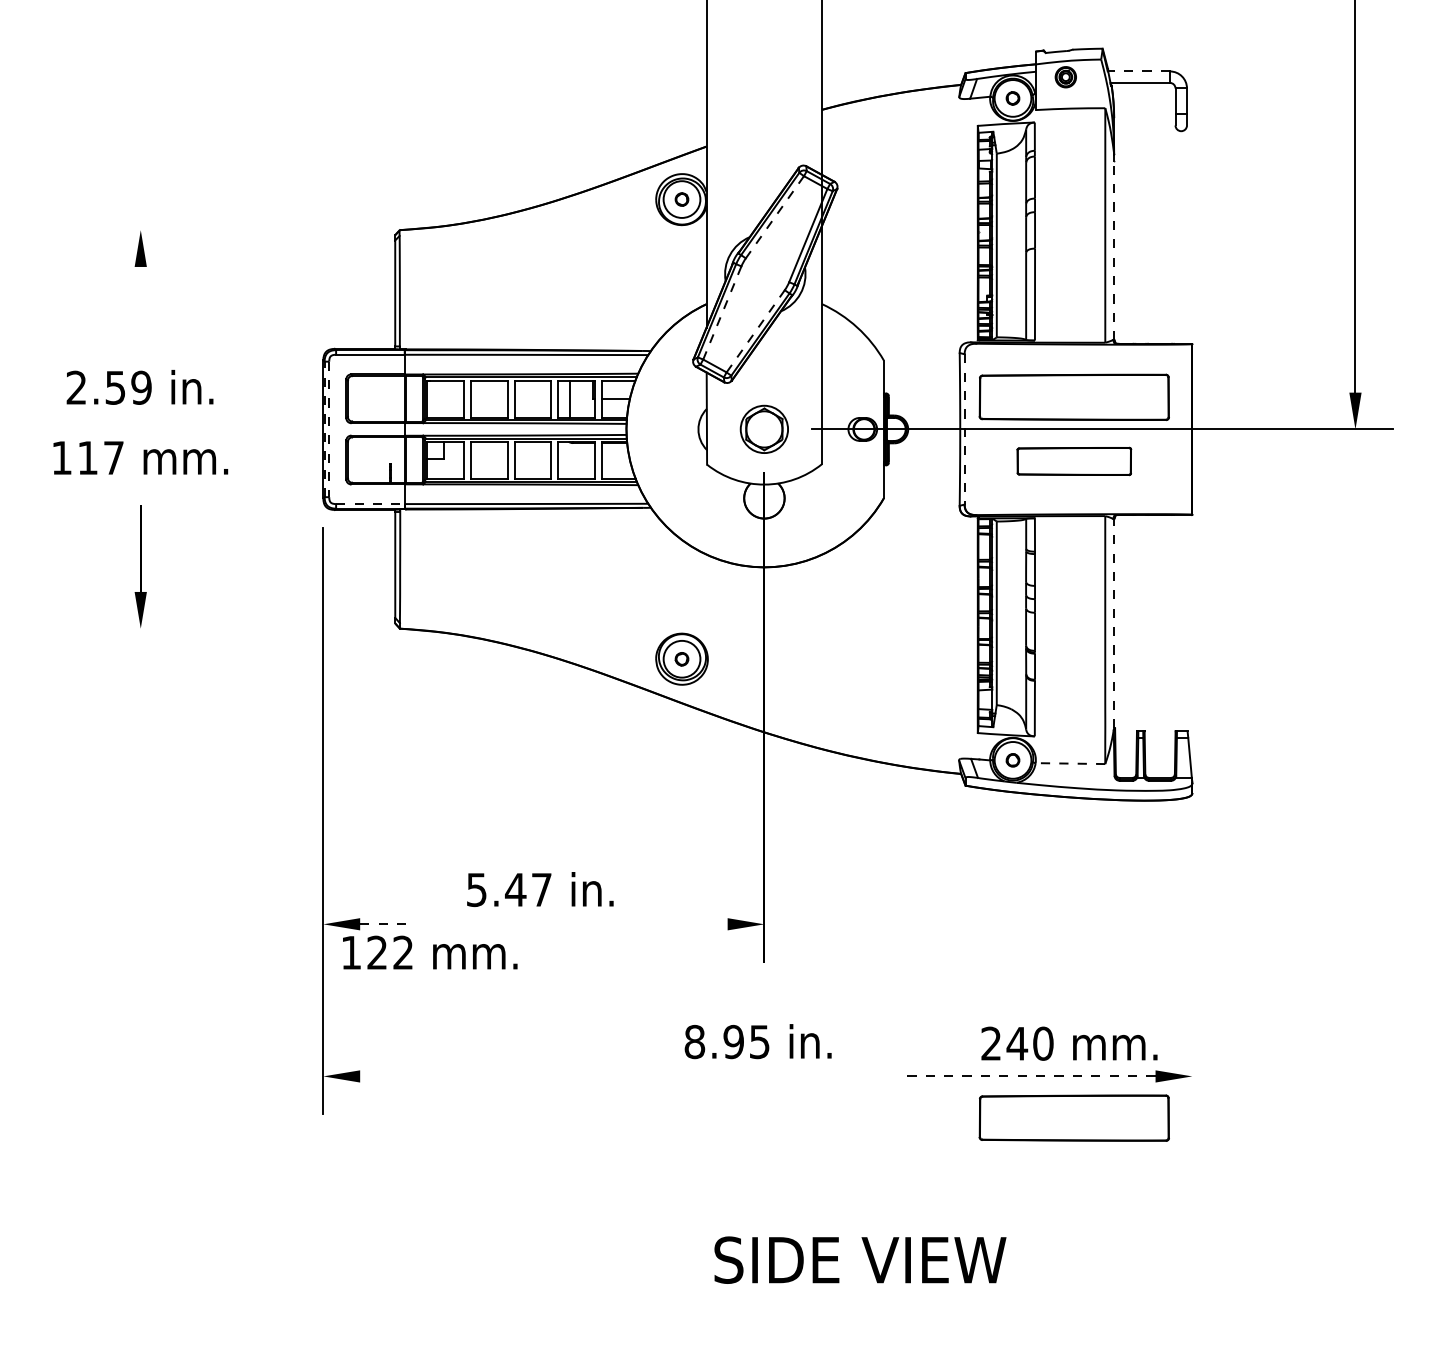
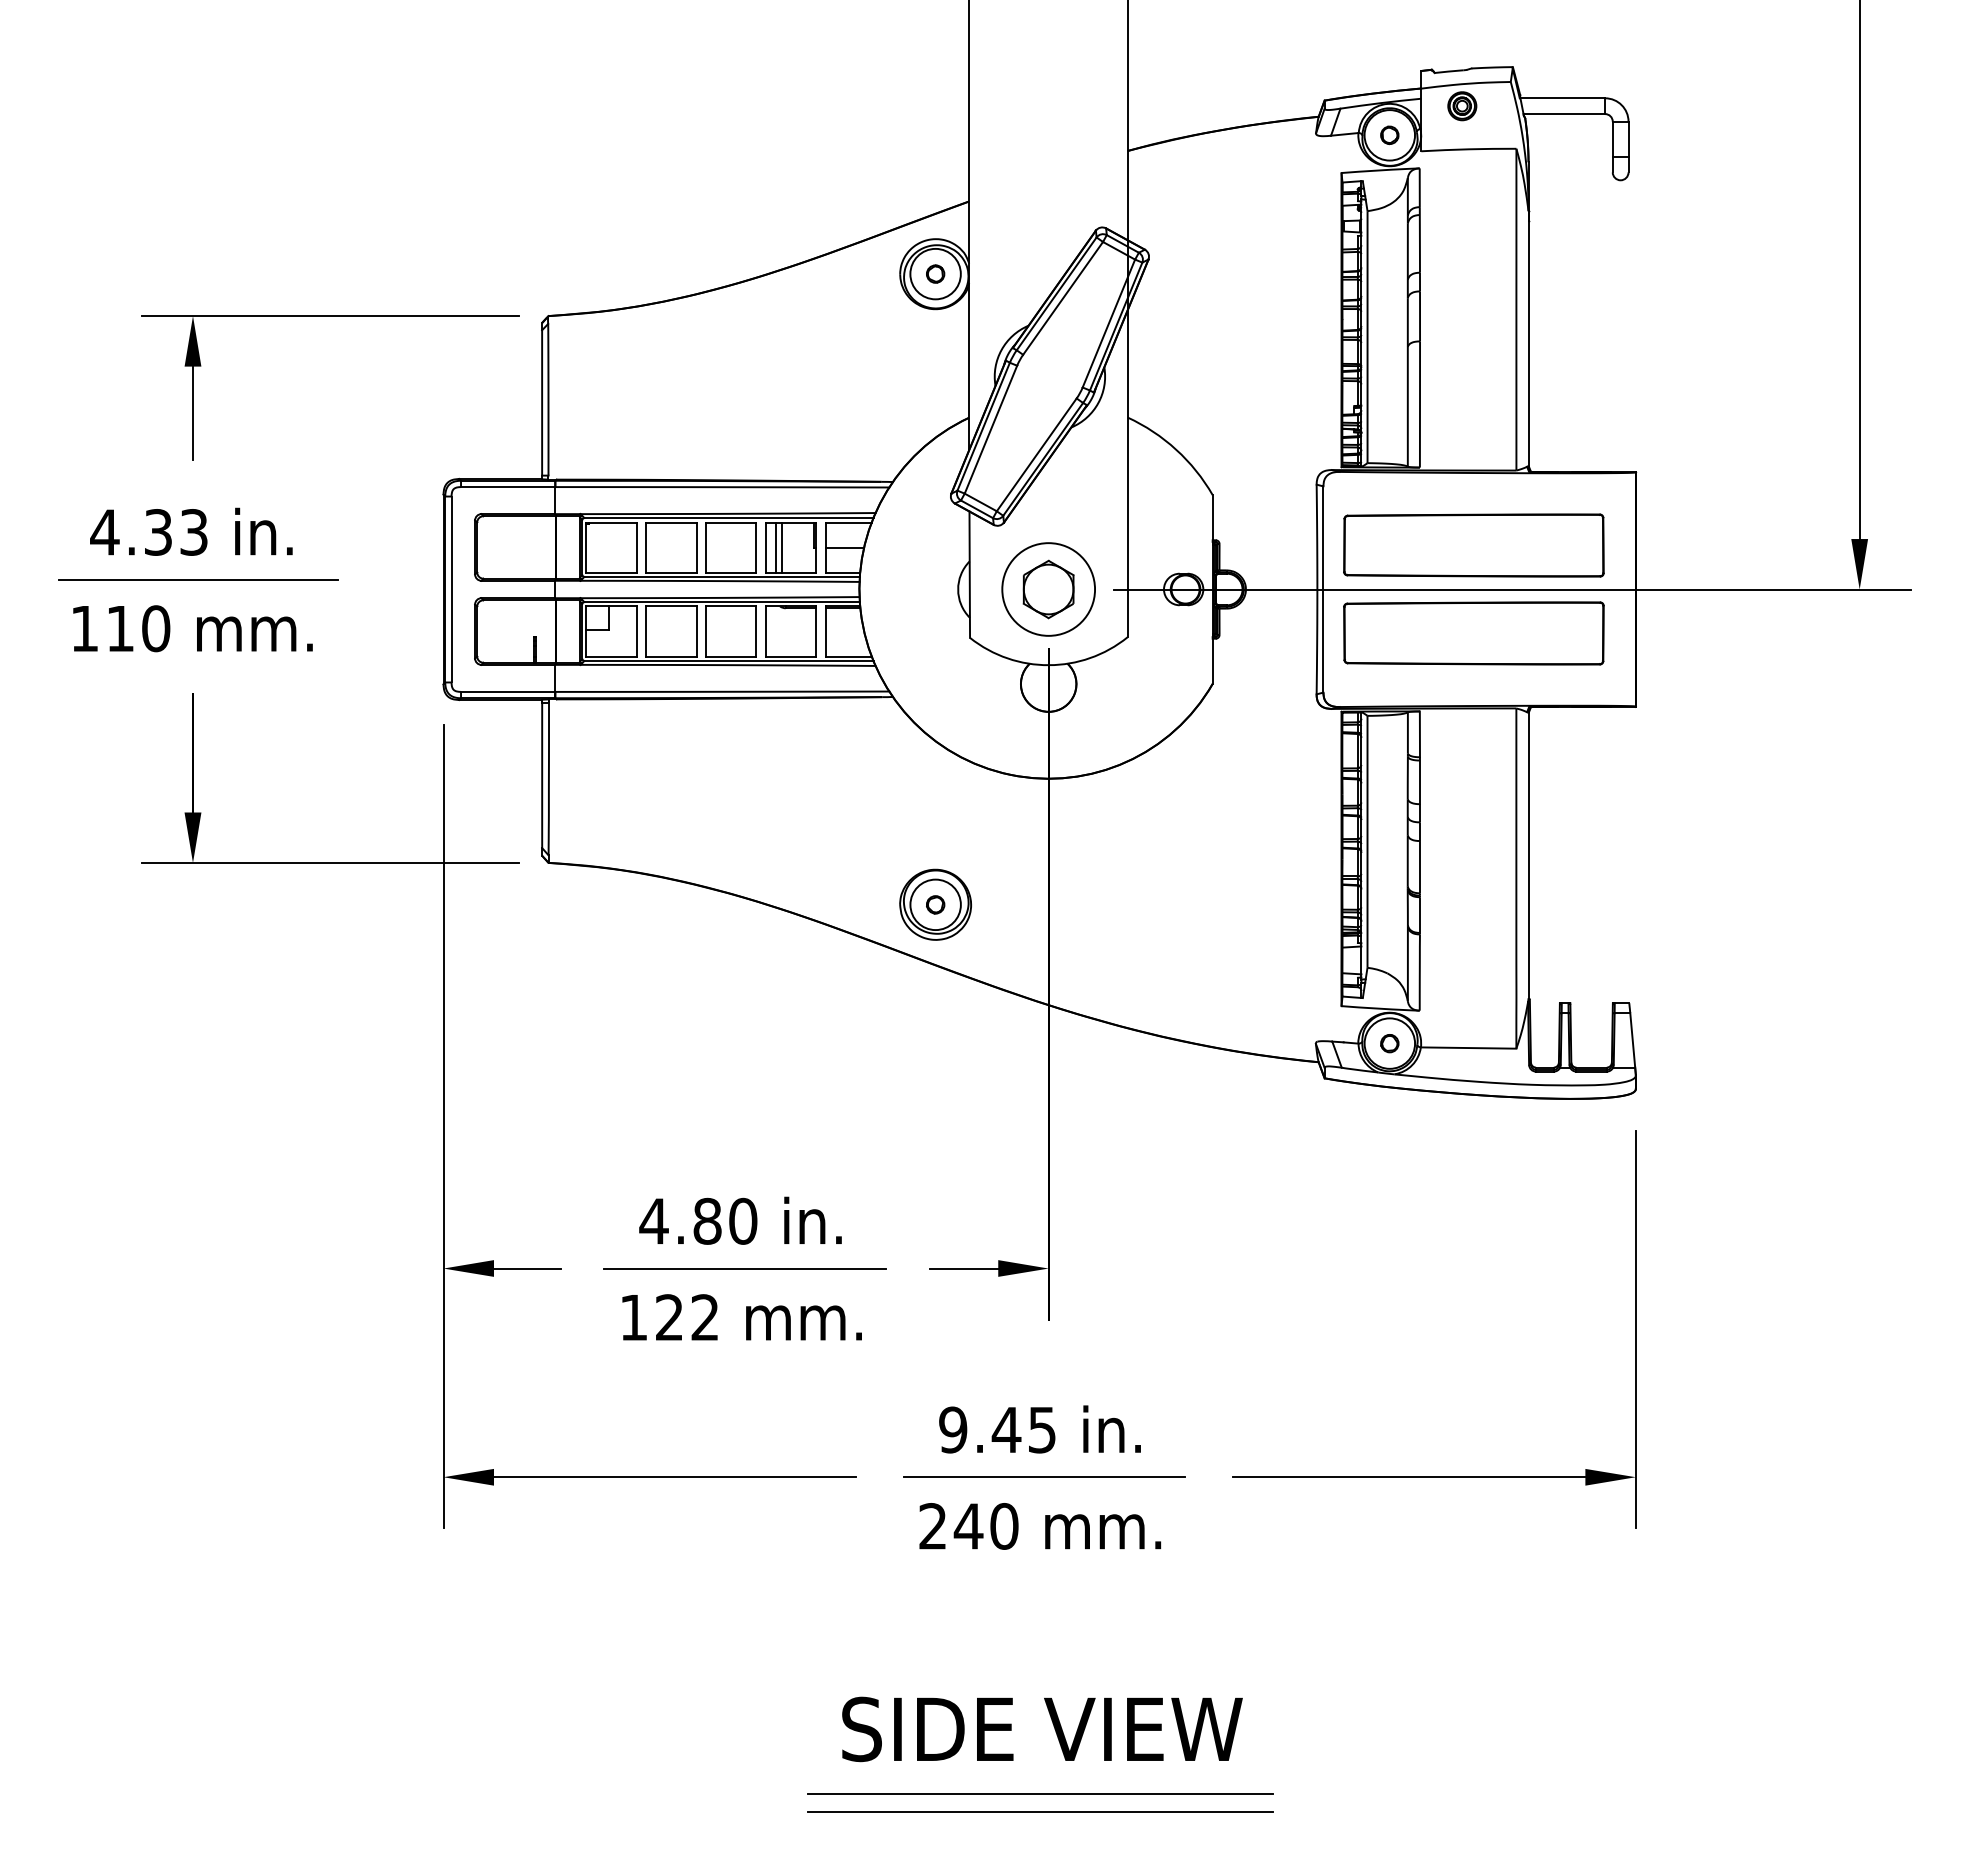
line: (1138, 71) -> (1562, 98), dashed -> solid
line: (774, 217) -> (1062, 298), dashed -> solid
line: (240, 230) -> (329, 316), added
line: (1114, 246) -> (1528, 338), dashed -> solid
line: (141, 301) -> (193, 413), added
line: (722, 313) -> (990, 430), dashed -> solid
line: (756, 331) -> (1037, 454), dashed -> solid
text: (109, 387) -> (149, 532), 2.59 -> 4.33
line: (565, 398) -> (775, 547), added
line: (144, 422) -> (198, 579), added
line: (324, 429) -> (445, 589), dashed -> solid
line: (329, 429) -> (451, 589), dashed -> solid
circle: (764, 429) -> (1048, 589), size x1.43
line: (964, 430) -> (1323, 590), dashed -> solid
text: (114, 457) -> (156, 628), 117 -> 110
part: (1074, 461) -> (1473, 633), size x1.67
line: (370, 503) -> (508, 691), dashed -> solid
line: (1114, 623) -> (1528, 855), dashed -> solid
line: (240, 628) -> (329, 862), added
line: (1070, 763) -> (1468, 1048), dashed -> solid
text: (509, 889) -> (698, 1220), 5.47 -> 4.80
line: (384, 924) -> (527, 1268), dashed -> solid
line: (543, 924) -> (745, 1268), added
line: (705, 924) -> (967, 1268), added
text: (429, 952) -> (741, 1317), moved
line: (1192, 968) -> (1635, 1329), added
text: (714, 1041) -> (980, 1429), 8.95 -> 9.45
text: (1069, 1043) -> (1040, 1526), moved
line: (491, 1076) -> (674, 1477), added
line: (761, 1076) -> (1044, 1477), added
line: (1026, 1076) -> (1408, 1477), dashed -> solid
part: (1074, 1118) -> (1473, 1534), removed
text: (860, 1260) -> (1042, 1729), moved
line: (758, 1307) -> (1040, 1794), added
line: (758, 1320) -> (1040, 1812), added

